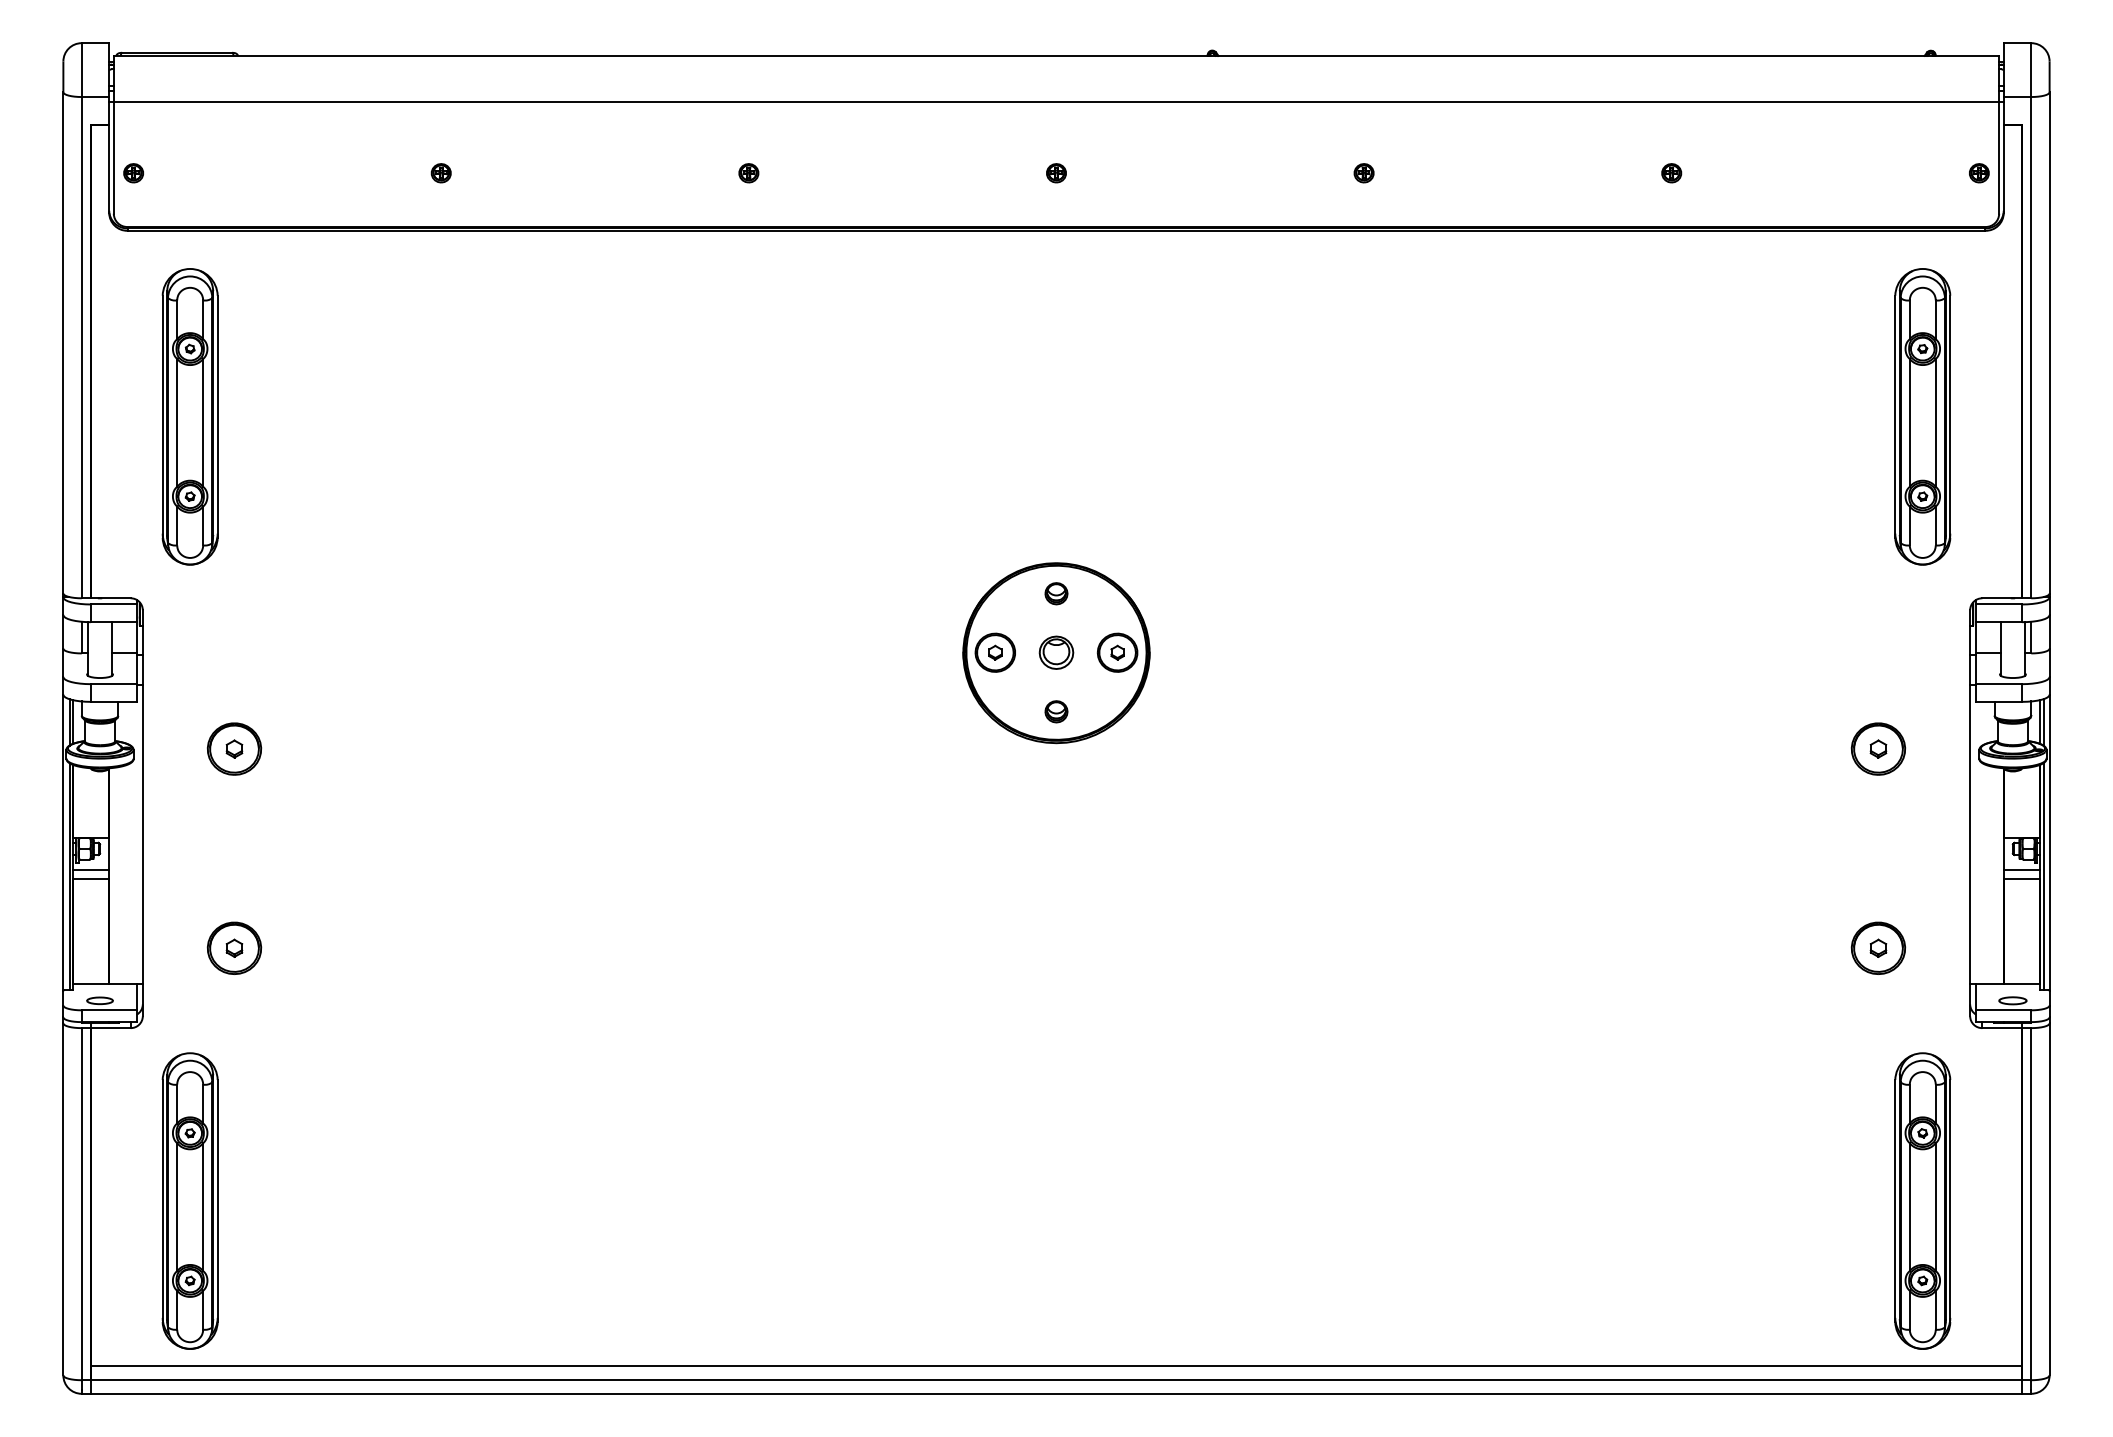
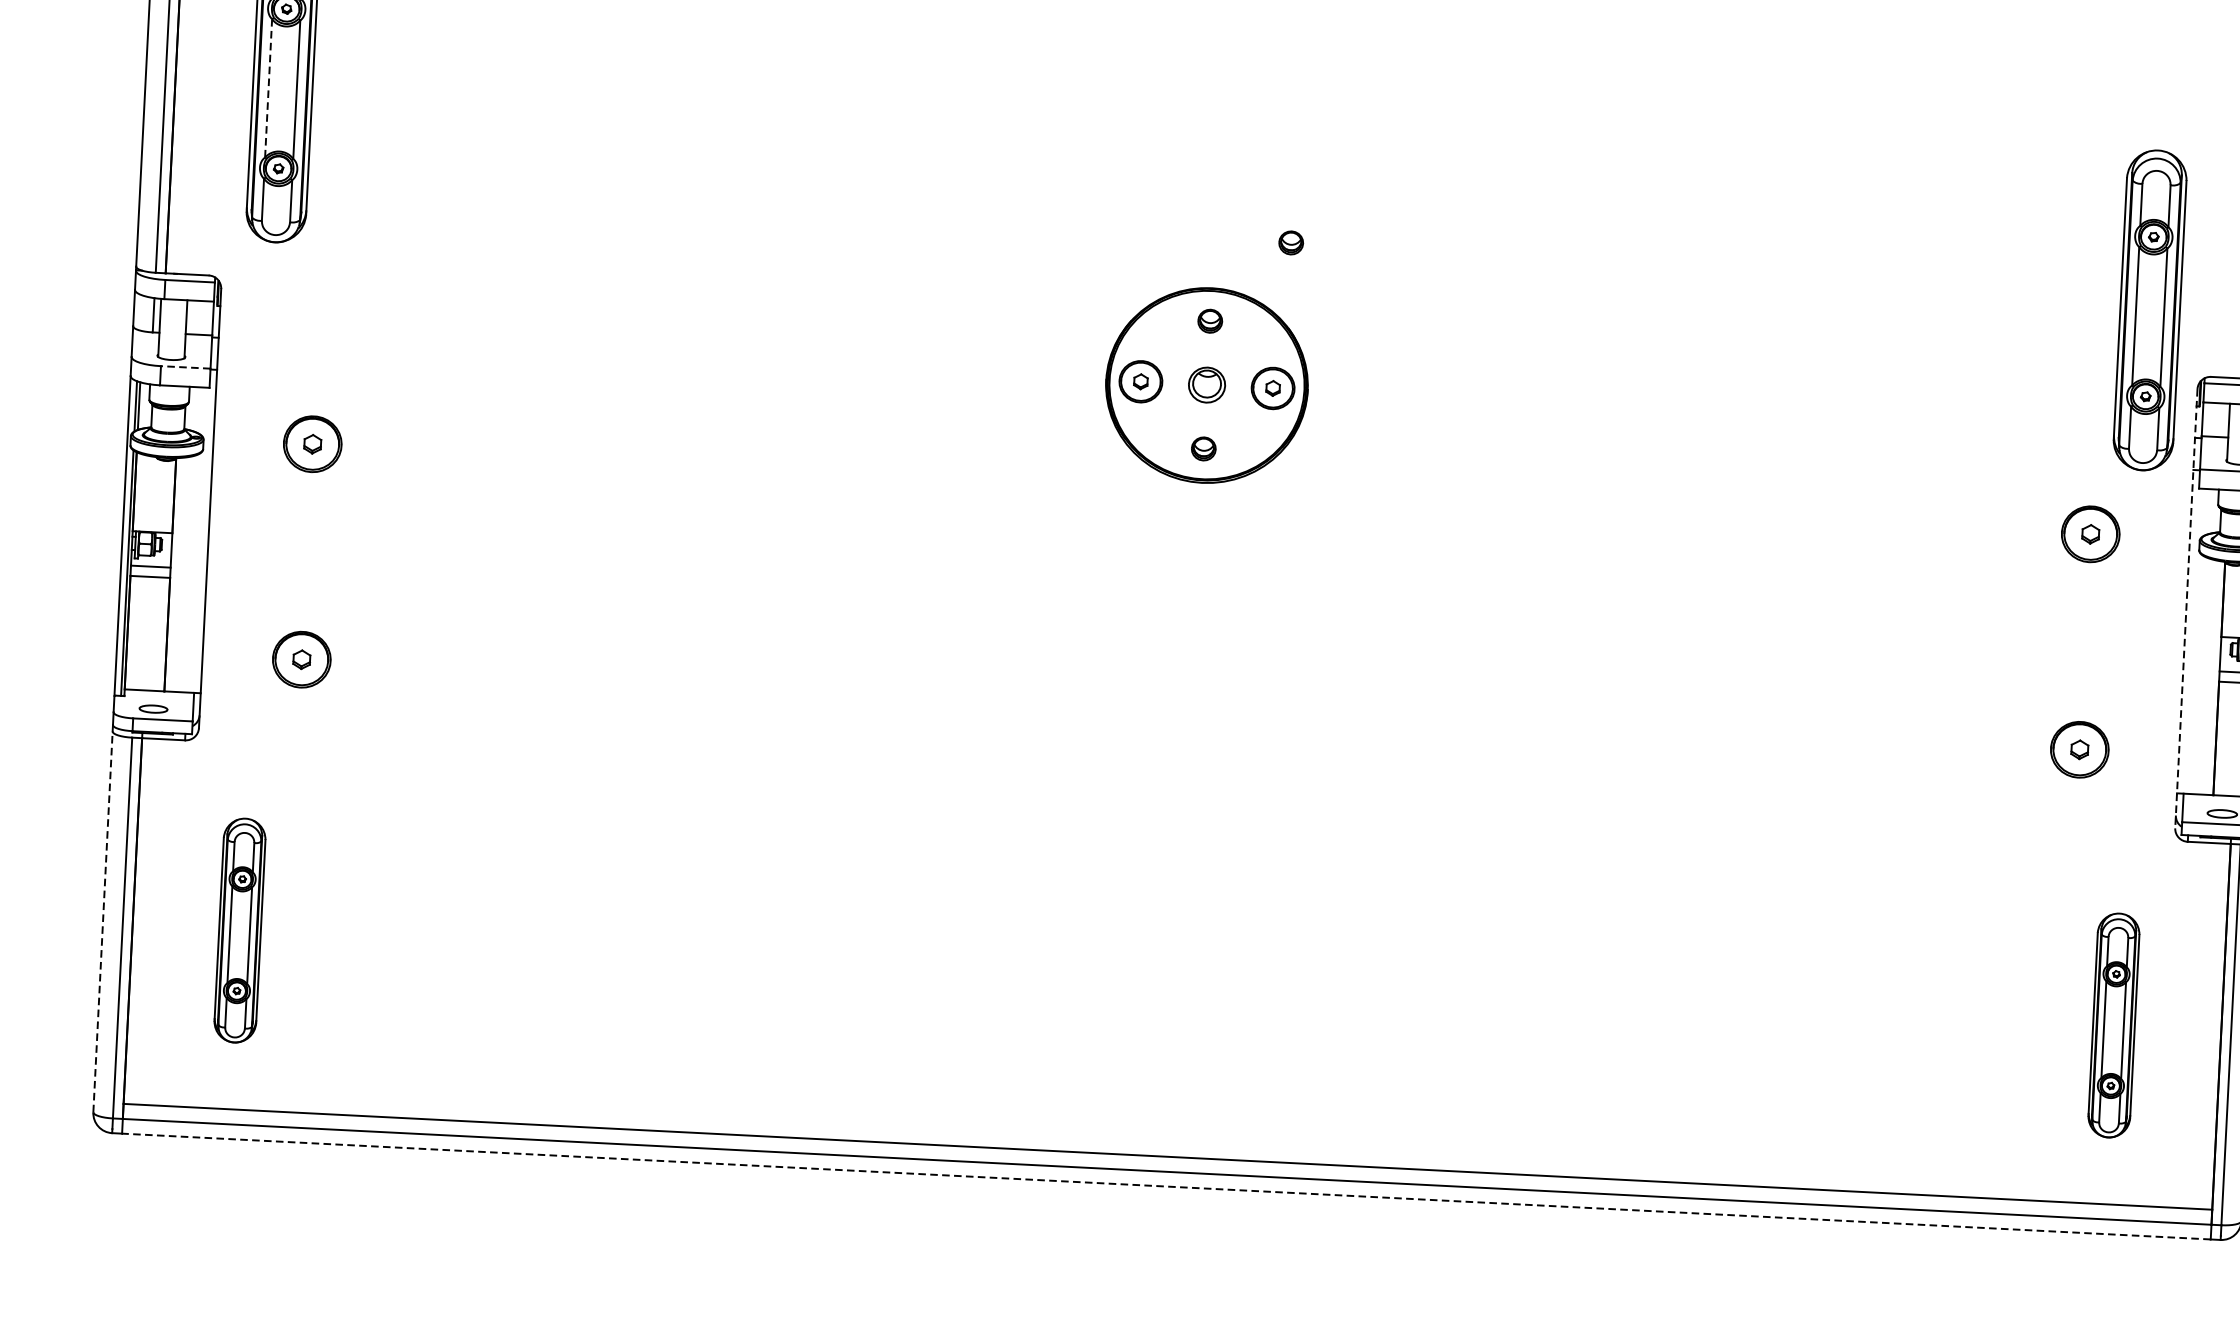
part: (1922, 416) -> (2149, 310), moved
line: (177, 422) -> (268, 87), solid -> dashed
part: (1127, 517) -> (1291, 242), added
line: (113, 684) -> (185, 367), solid -> dashed
line: (1970, 813) -> (2186, 609), solid -> dashed
line: (63, 1198) -> (103, 920), solid -> dashed
part: (189, 1200) -> (239, 929), size x0.7
part: (1922, 1200) -> (2113, 1024), size x0.7
line: (1056, 1393) -> (1166, 1186), solid -> dashed

